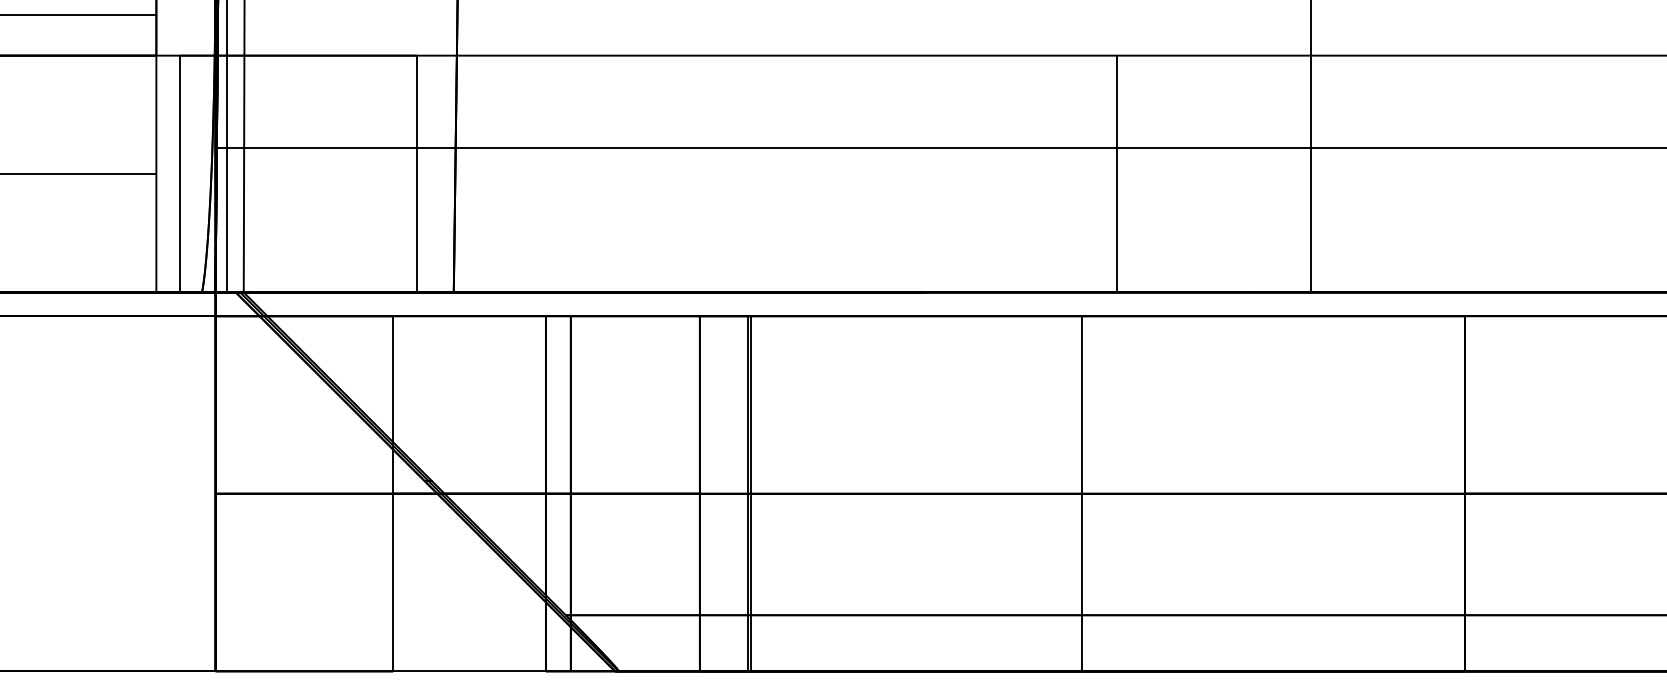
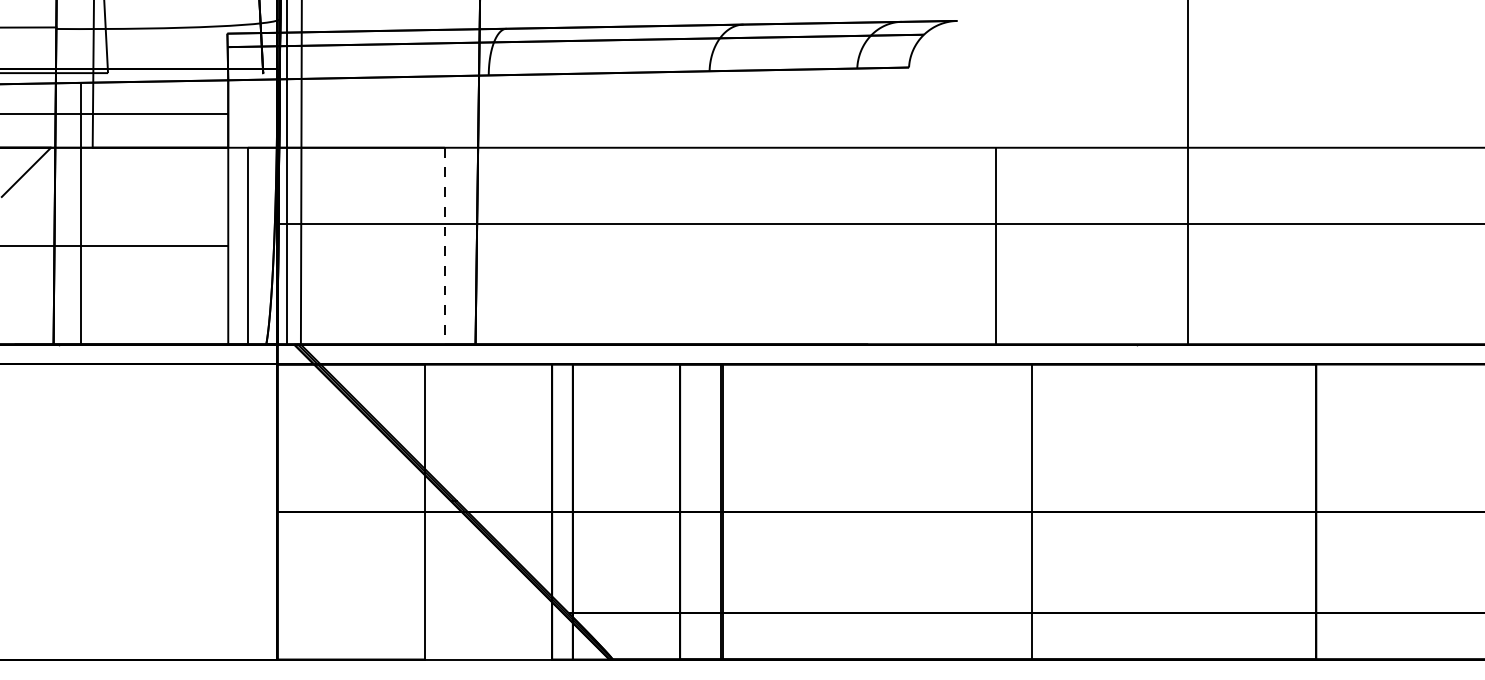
line: (1116, 173) -> (995, 245), moved
line: (416, 174) -> (444, 246), solid -> dashed
line: (1082, 493) -> (1032, 511), moved

